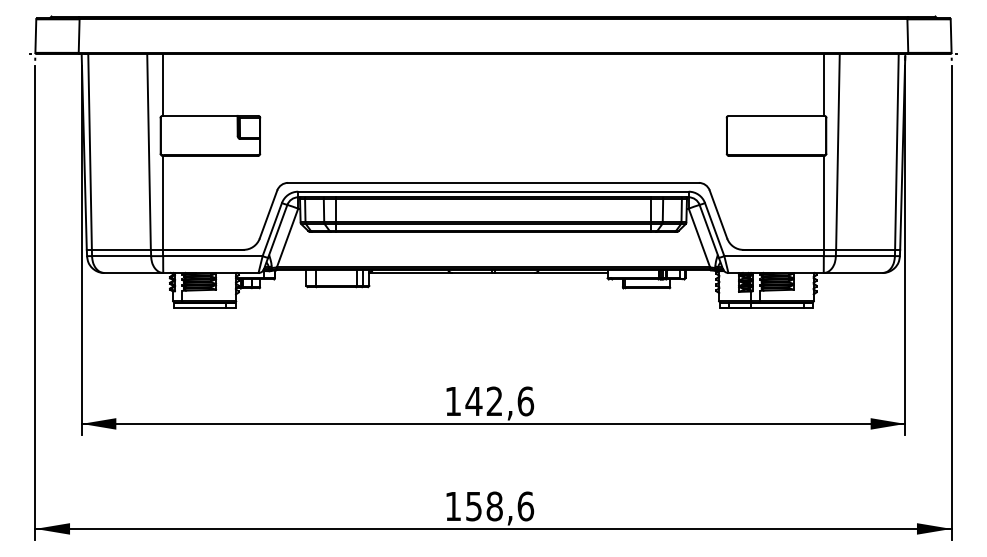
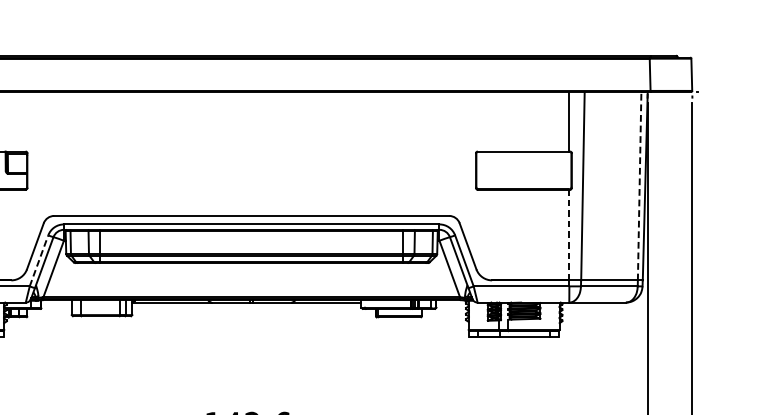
line: (896, 151) -> (639, 185), solid -> dashed
line: (823, 202) -> (569, 234), solid -> dashed
line: (272, 229) -> (39, 260), solid -> dashed

